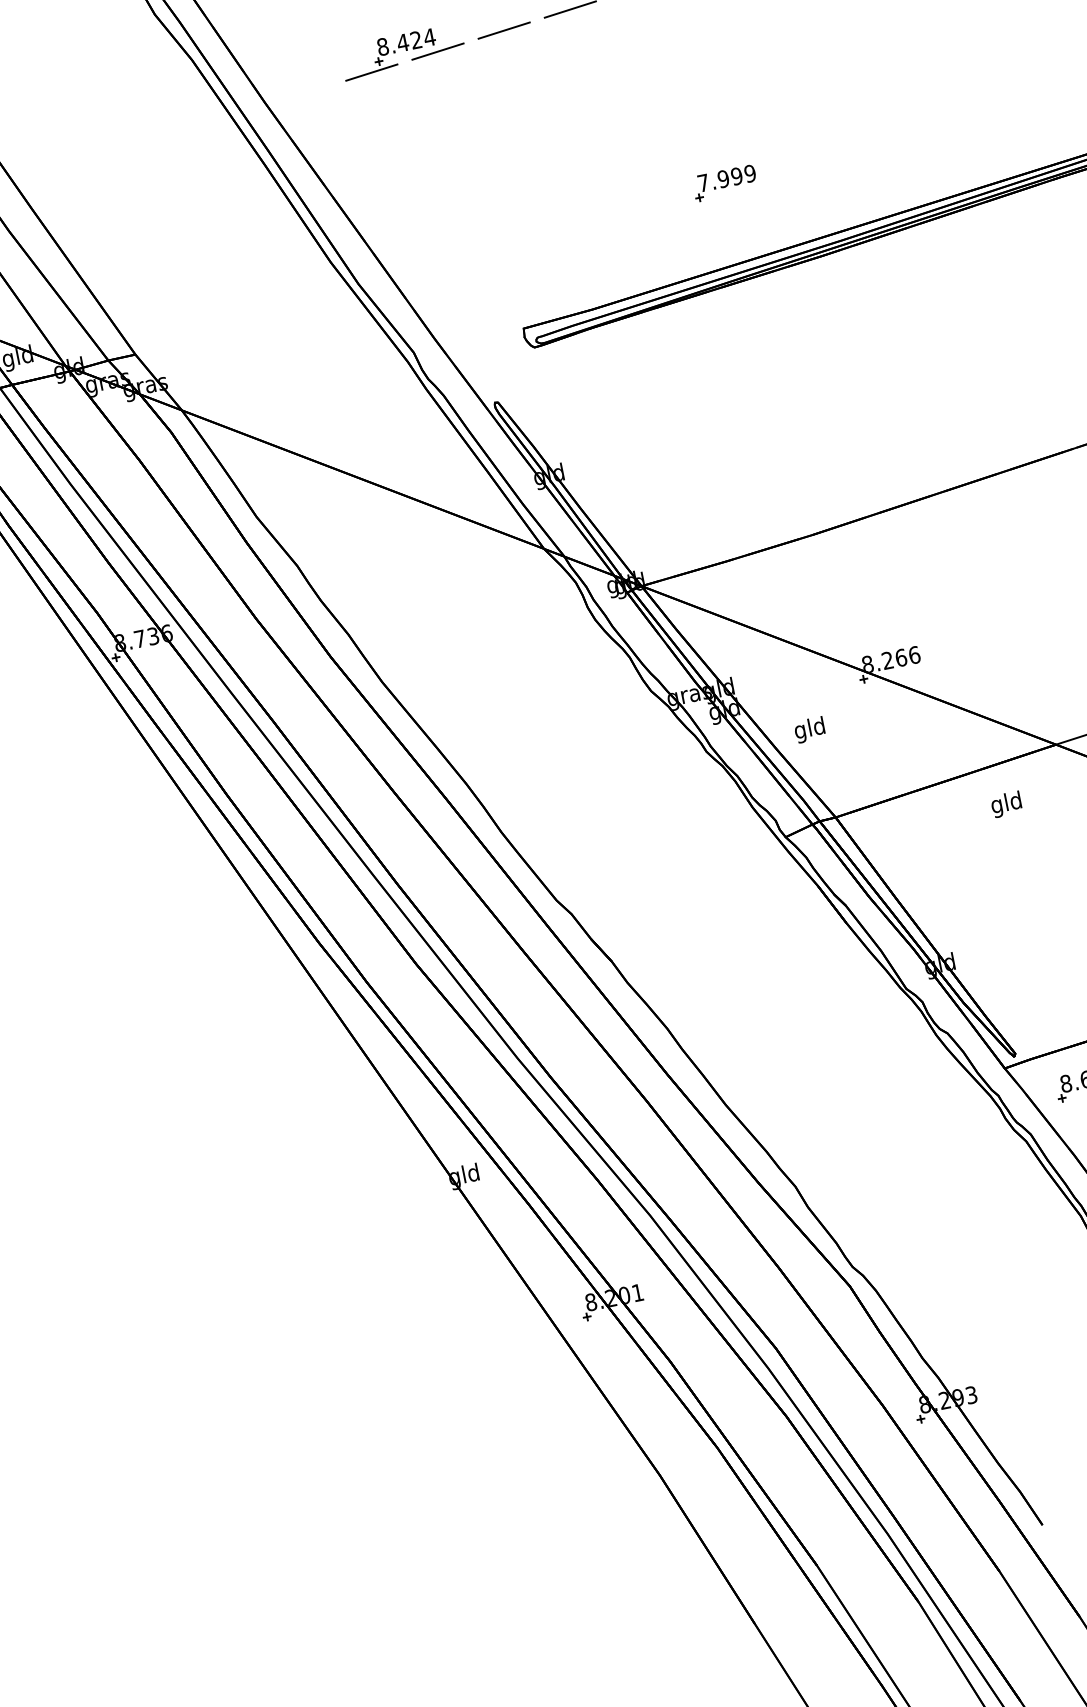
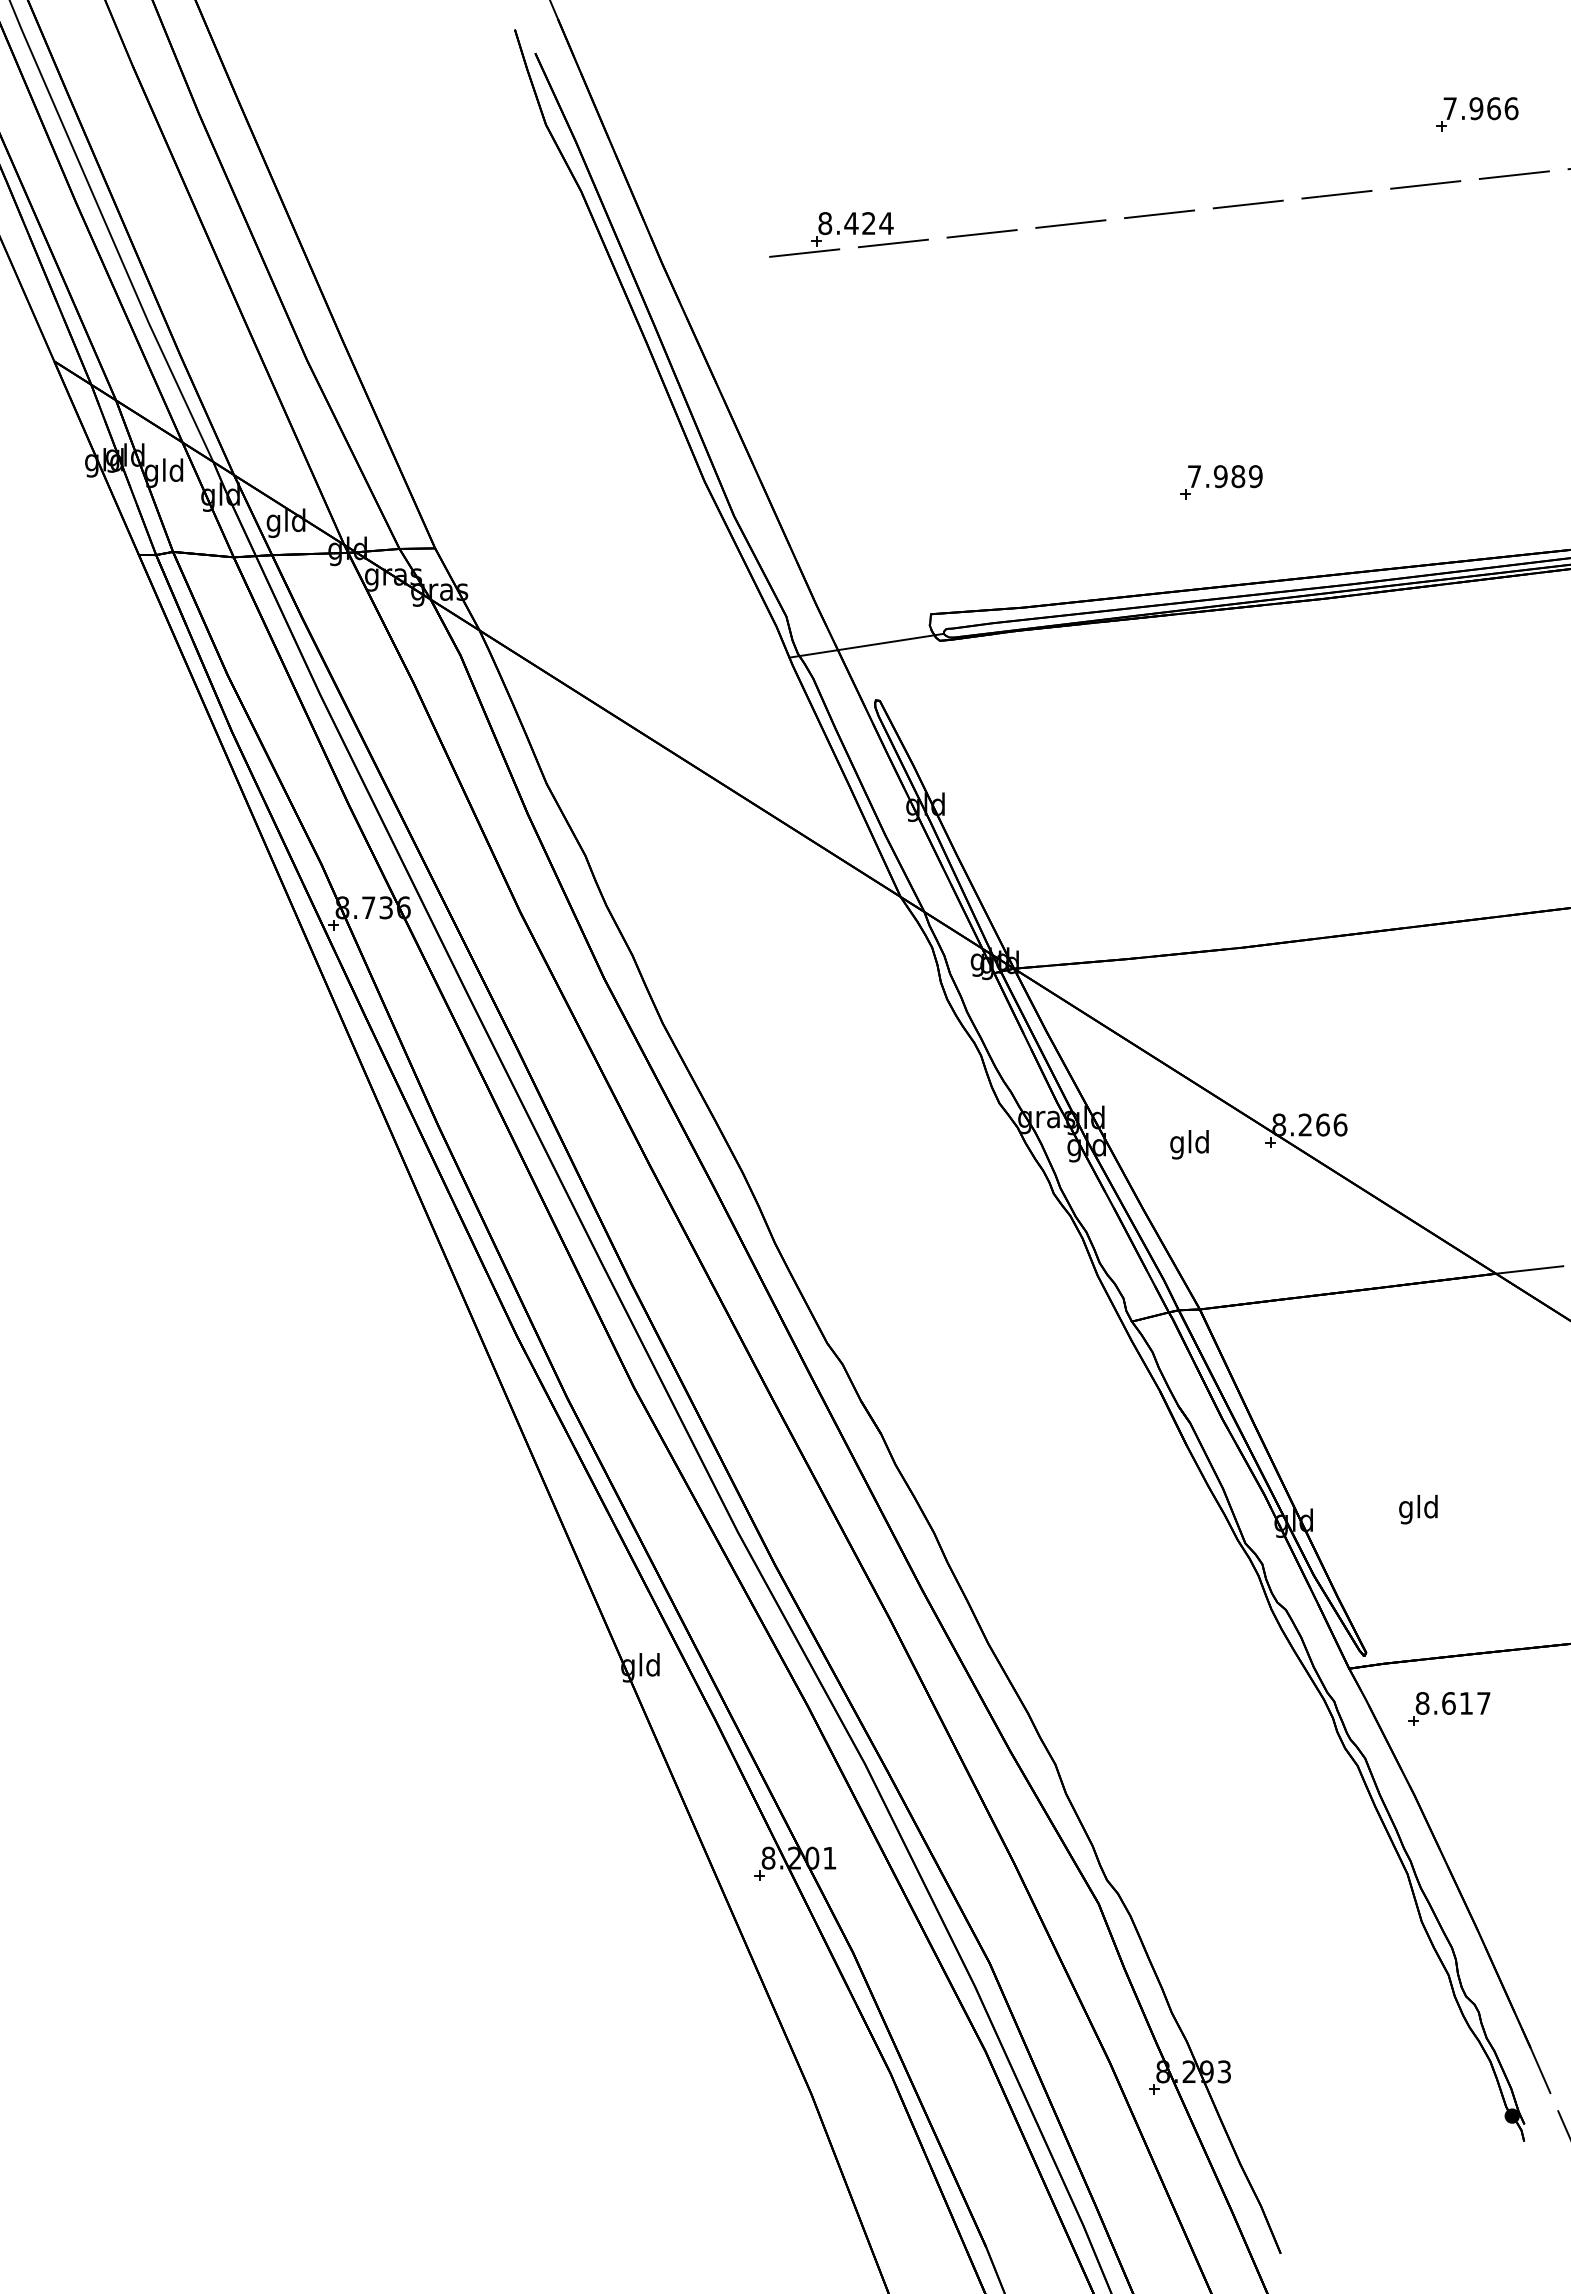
text: (737, 176) -> (1238, 476), 7.999 -> 7.989
line: (479, 362) -> (866, 645), added
text: (809, 729) -> (1189, 1144), moved
text: (1006, 804) -> (1418, 1509), moved

